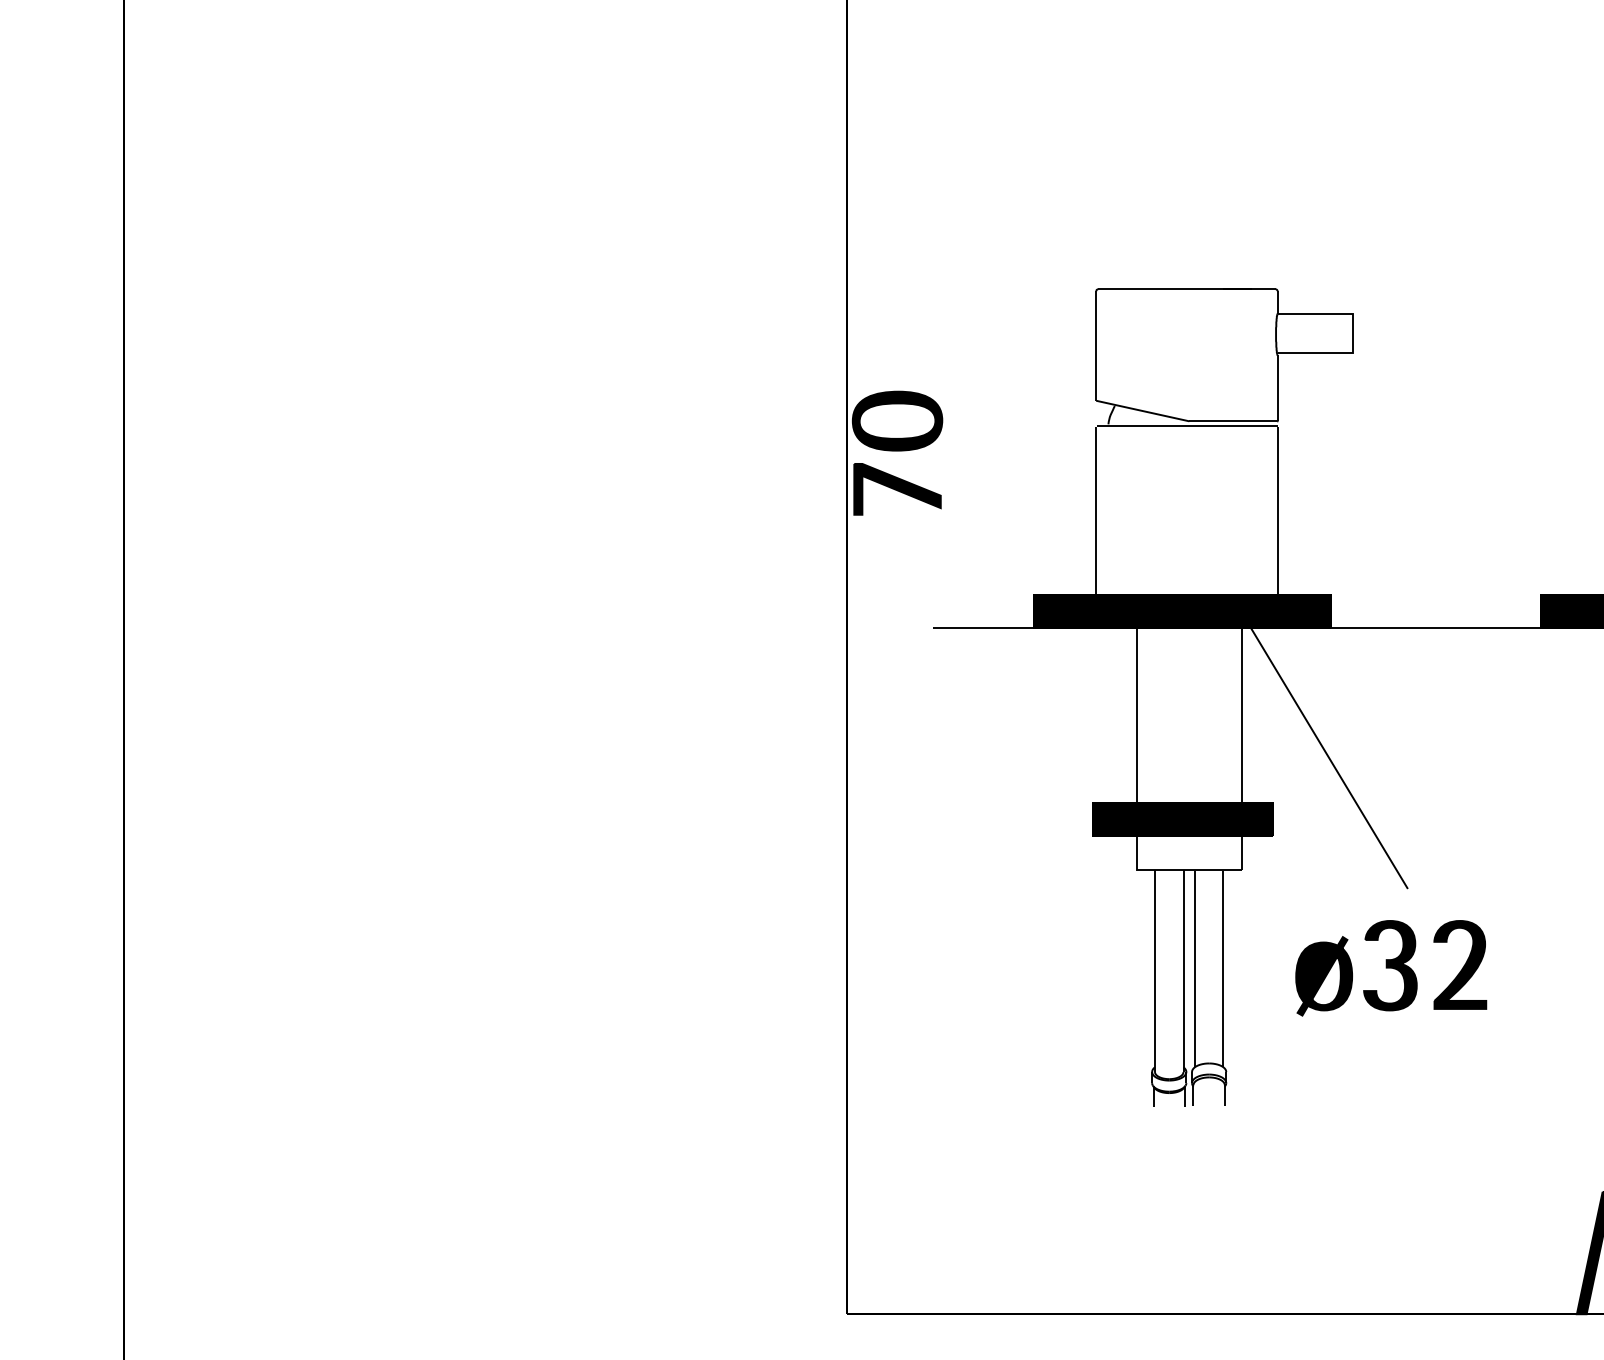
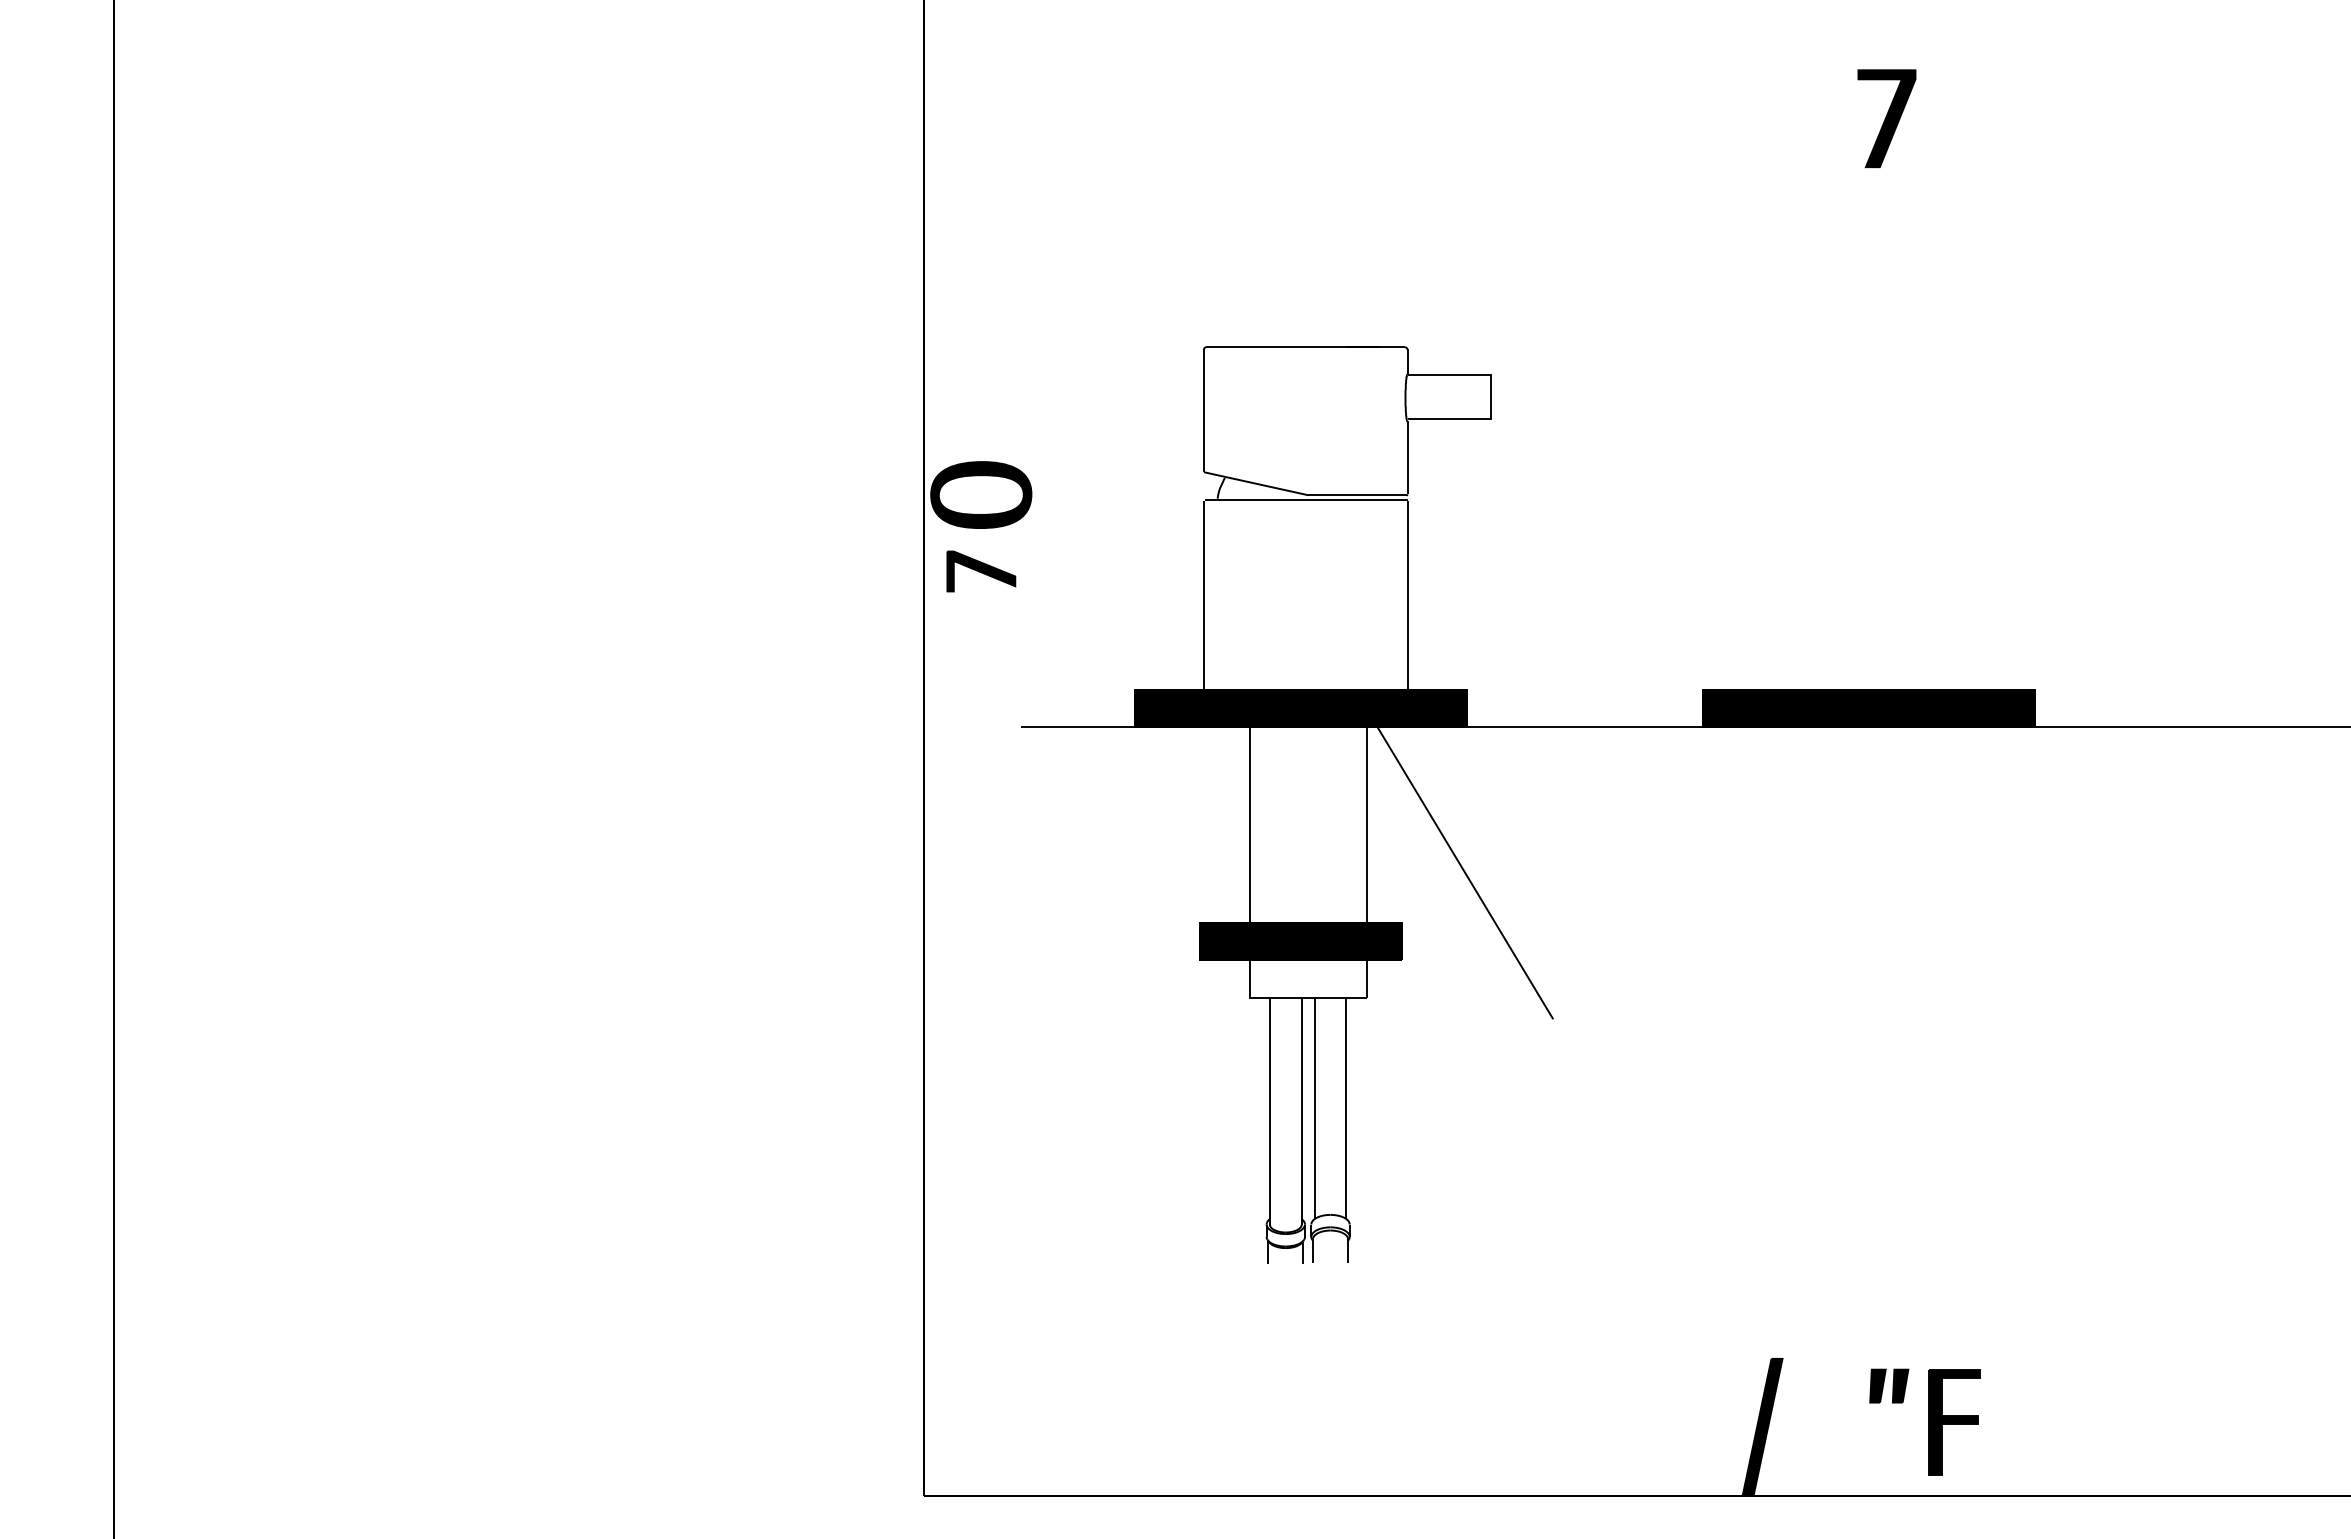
part: (897, 489) -> (981, 571), size x0.7
part: (1391, 968) -> (1534, 1108), removed

